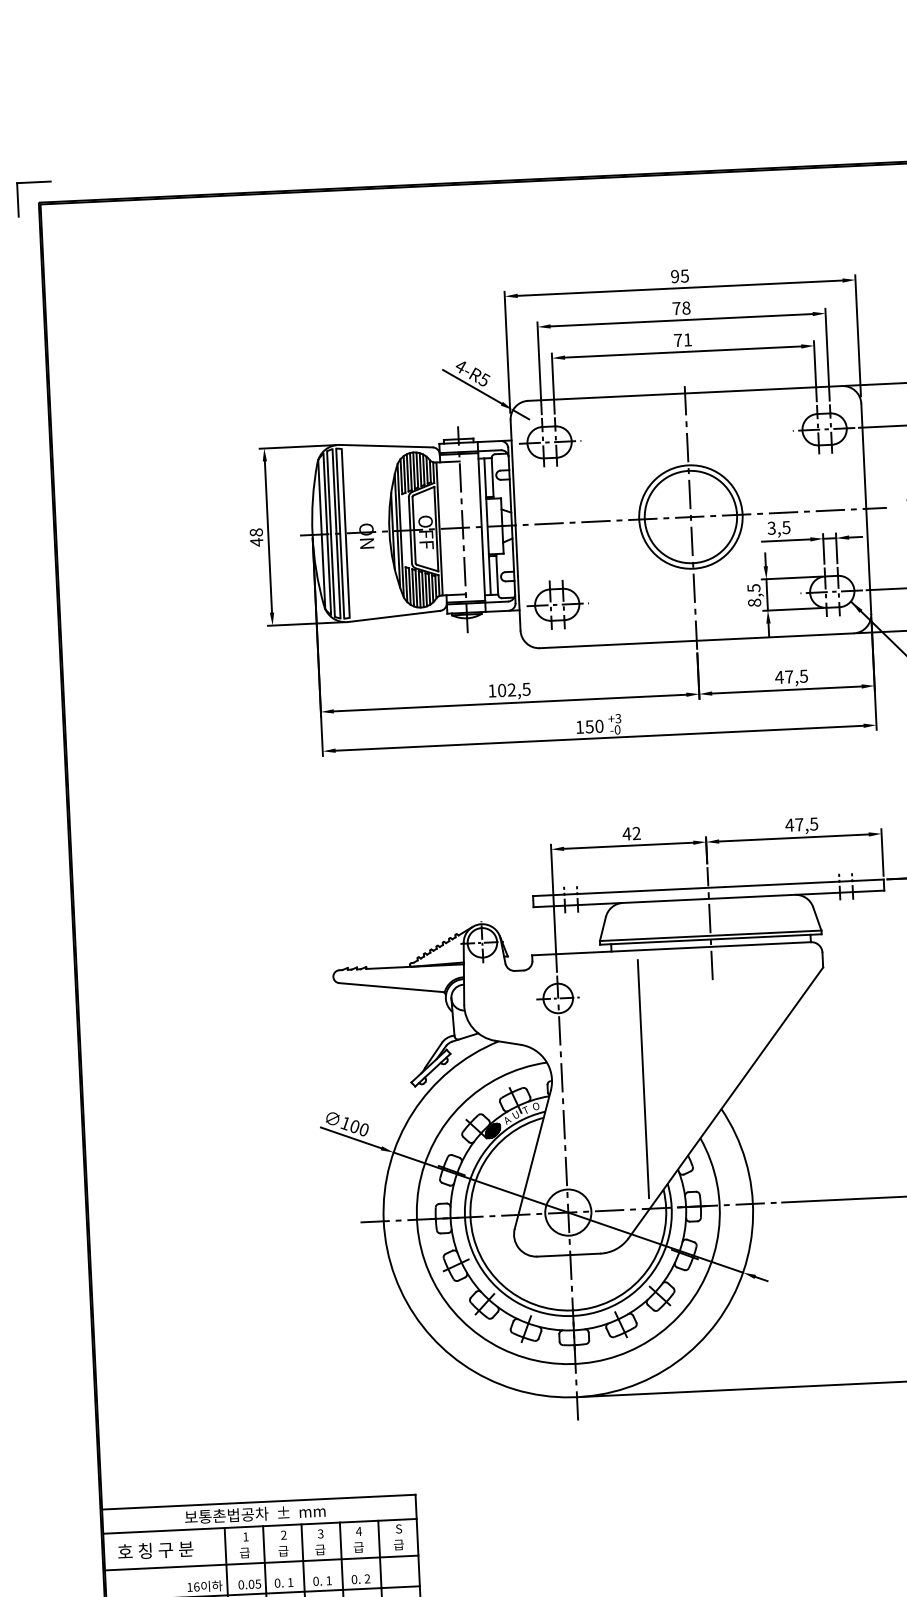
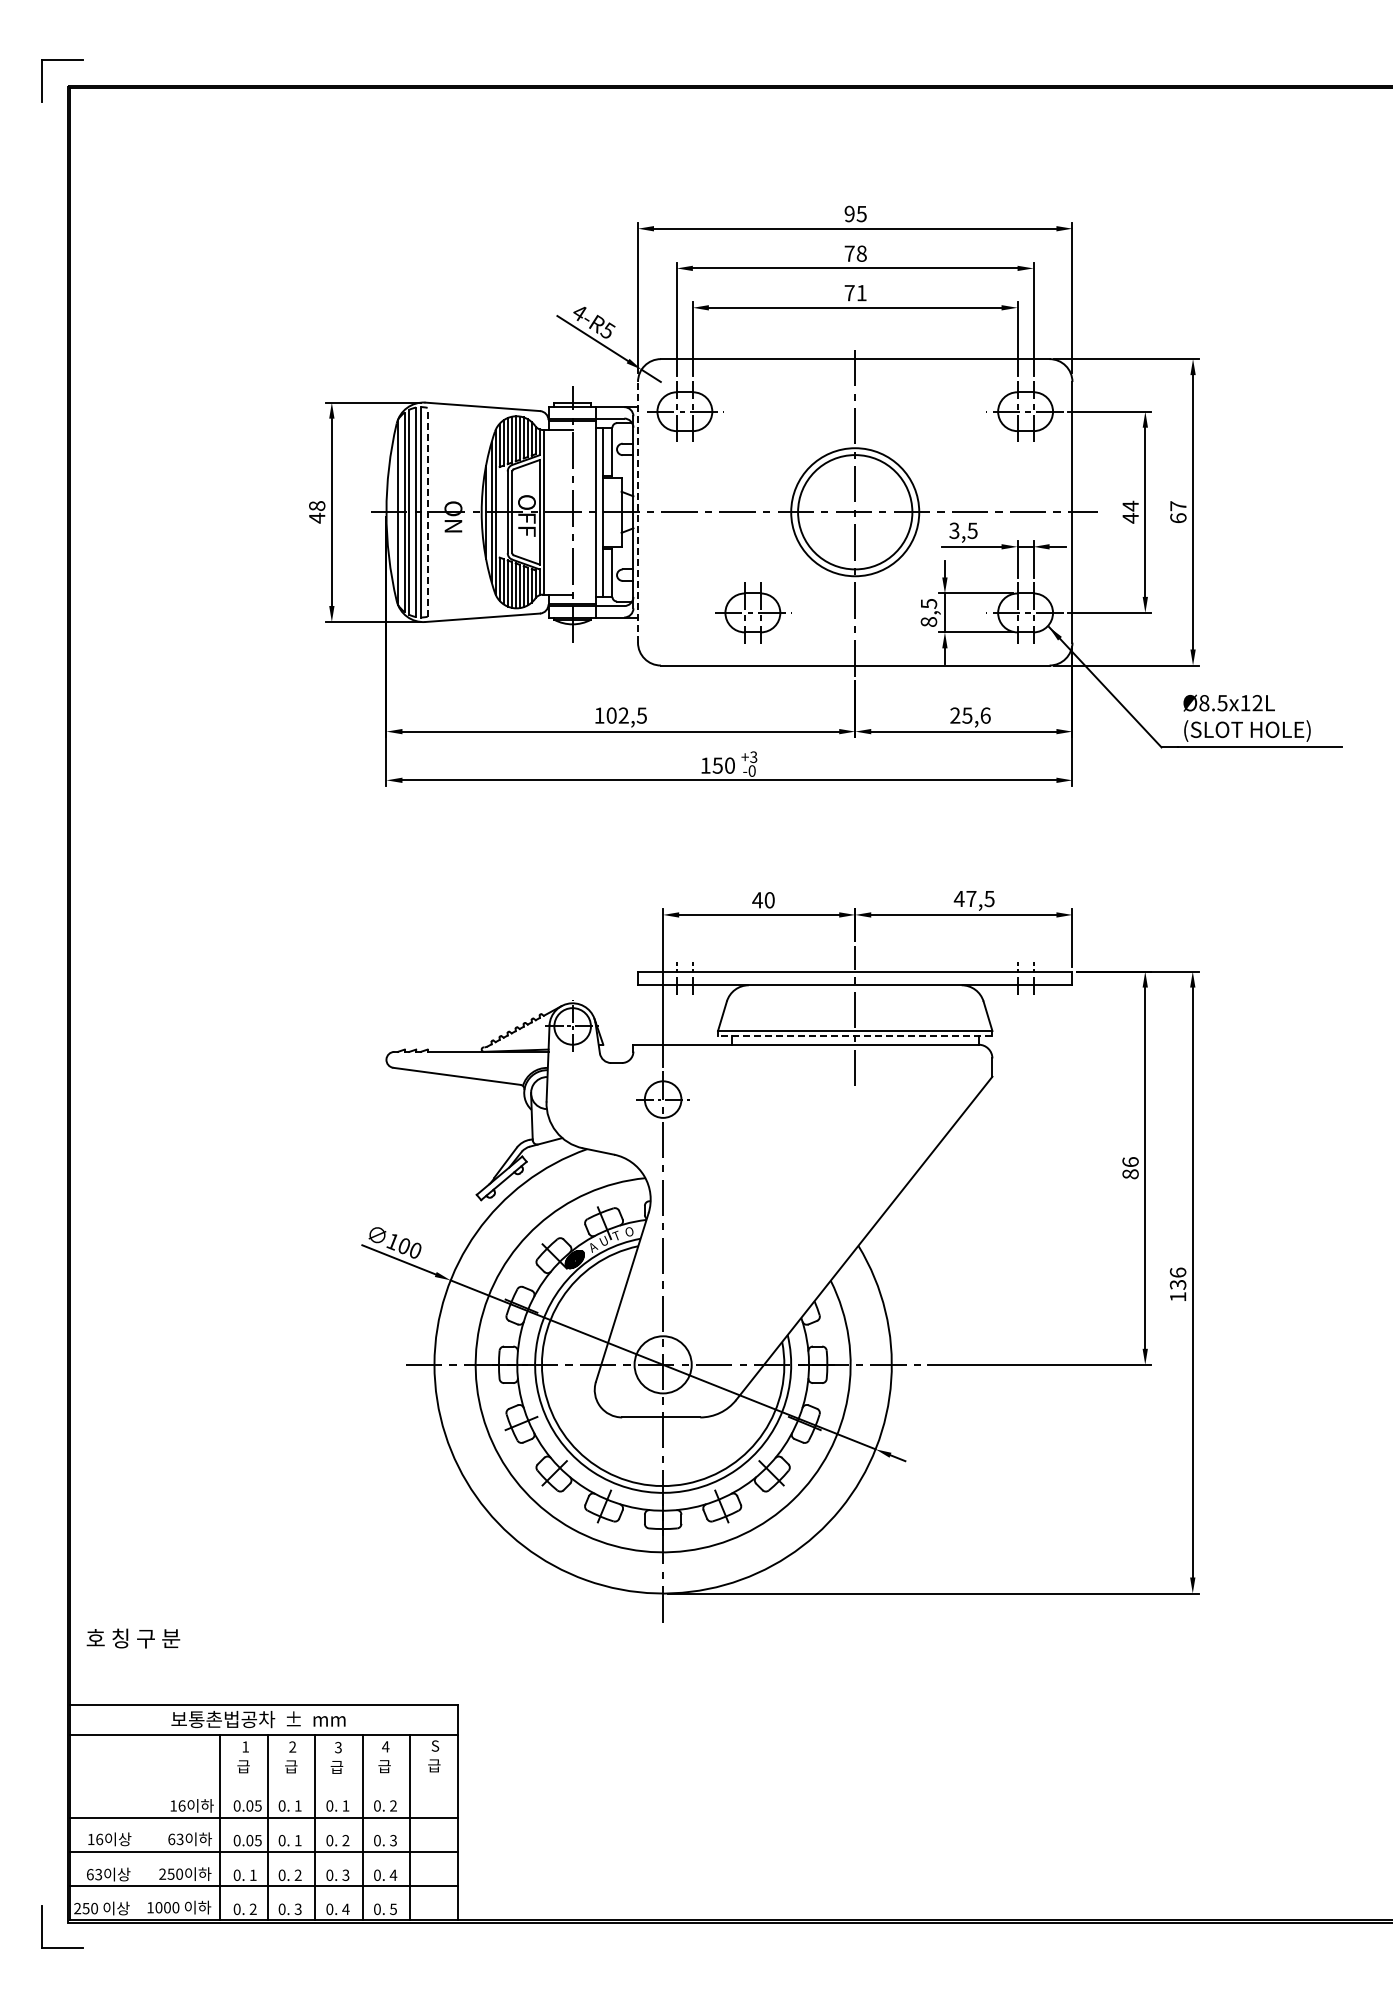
line: (515, 524) -> (638, 511), solid -> dashed
line: (345, 532) -> (427, 511), solid -> dashed
part: (557, 604) -> (753, 612), moved
text: (790, 676) -> (969, 715), 47,5 -> 25,6
text: (636, 833) -> (769, 900), 42 -> 40
line: (710, 939) -> (854, 1035), solid -> dashed
line: (643, 1078) -> (763, 1203), removed
text: (155, 1550) -> (133, 1638), moved
line: (261, 1563) -> (263, 1780), removed

